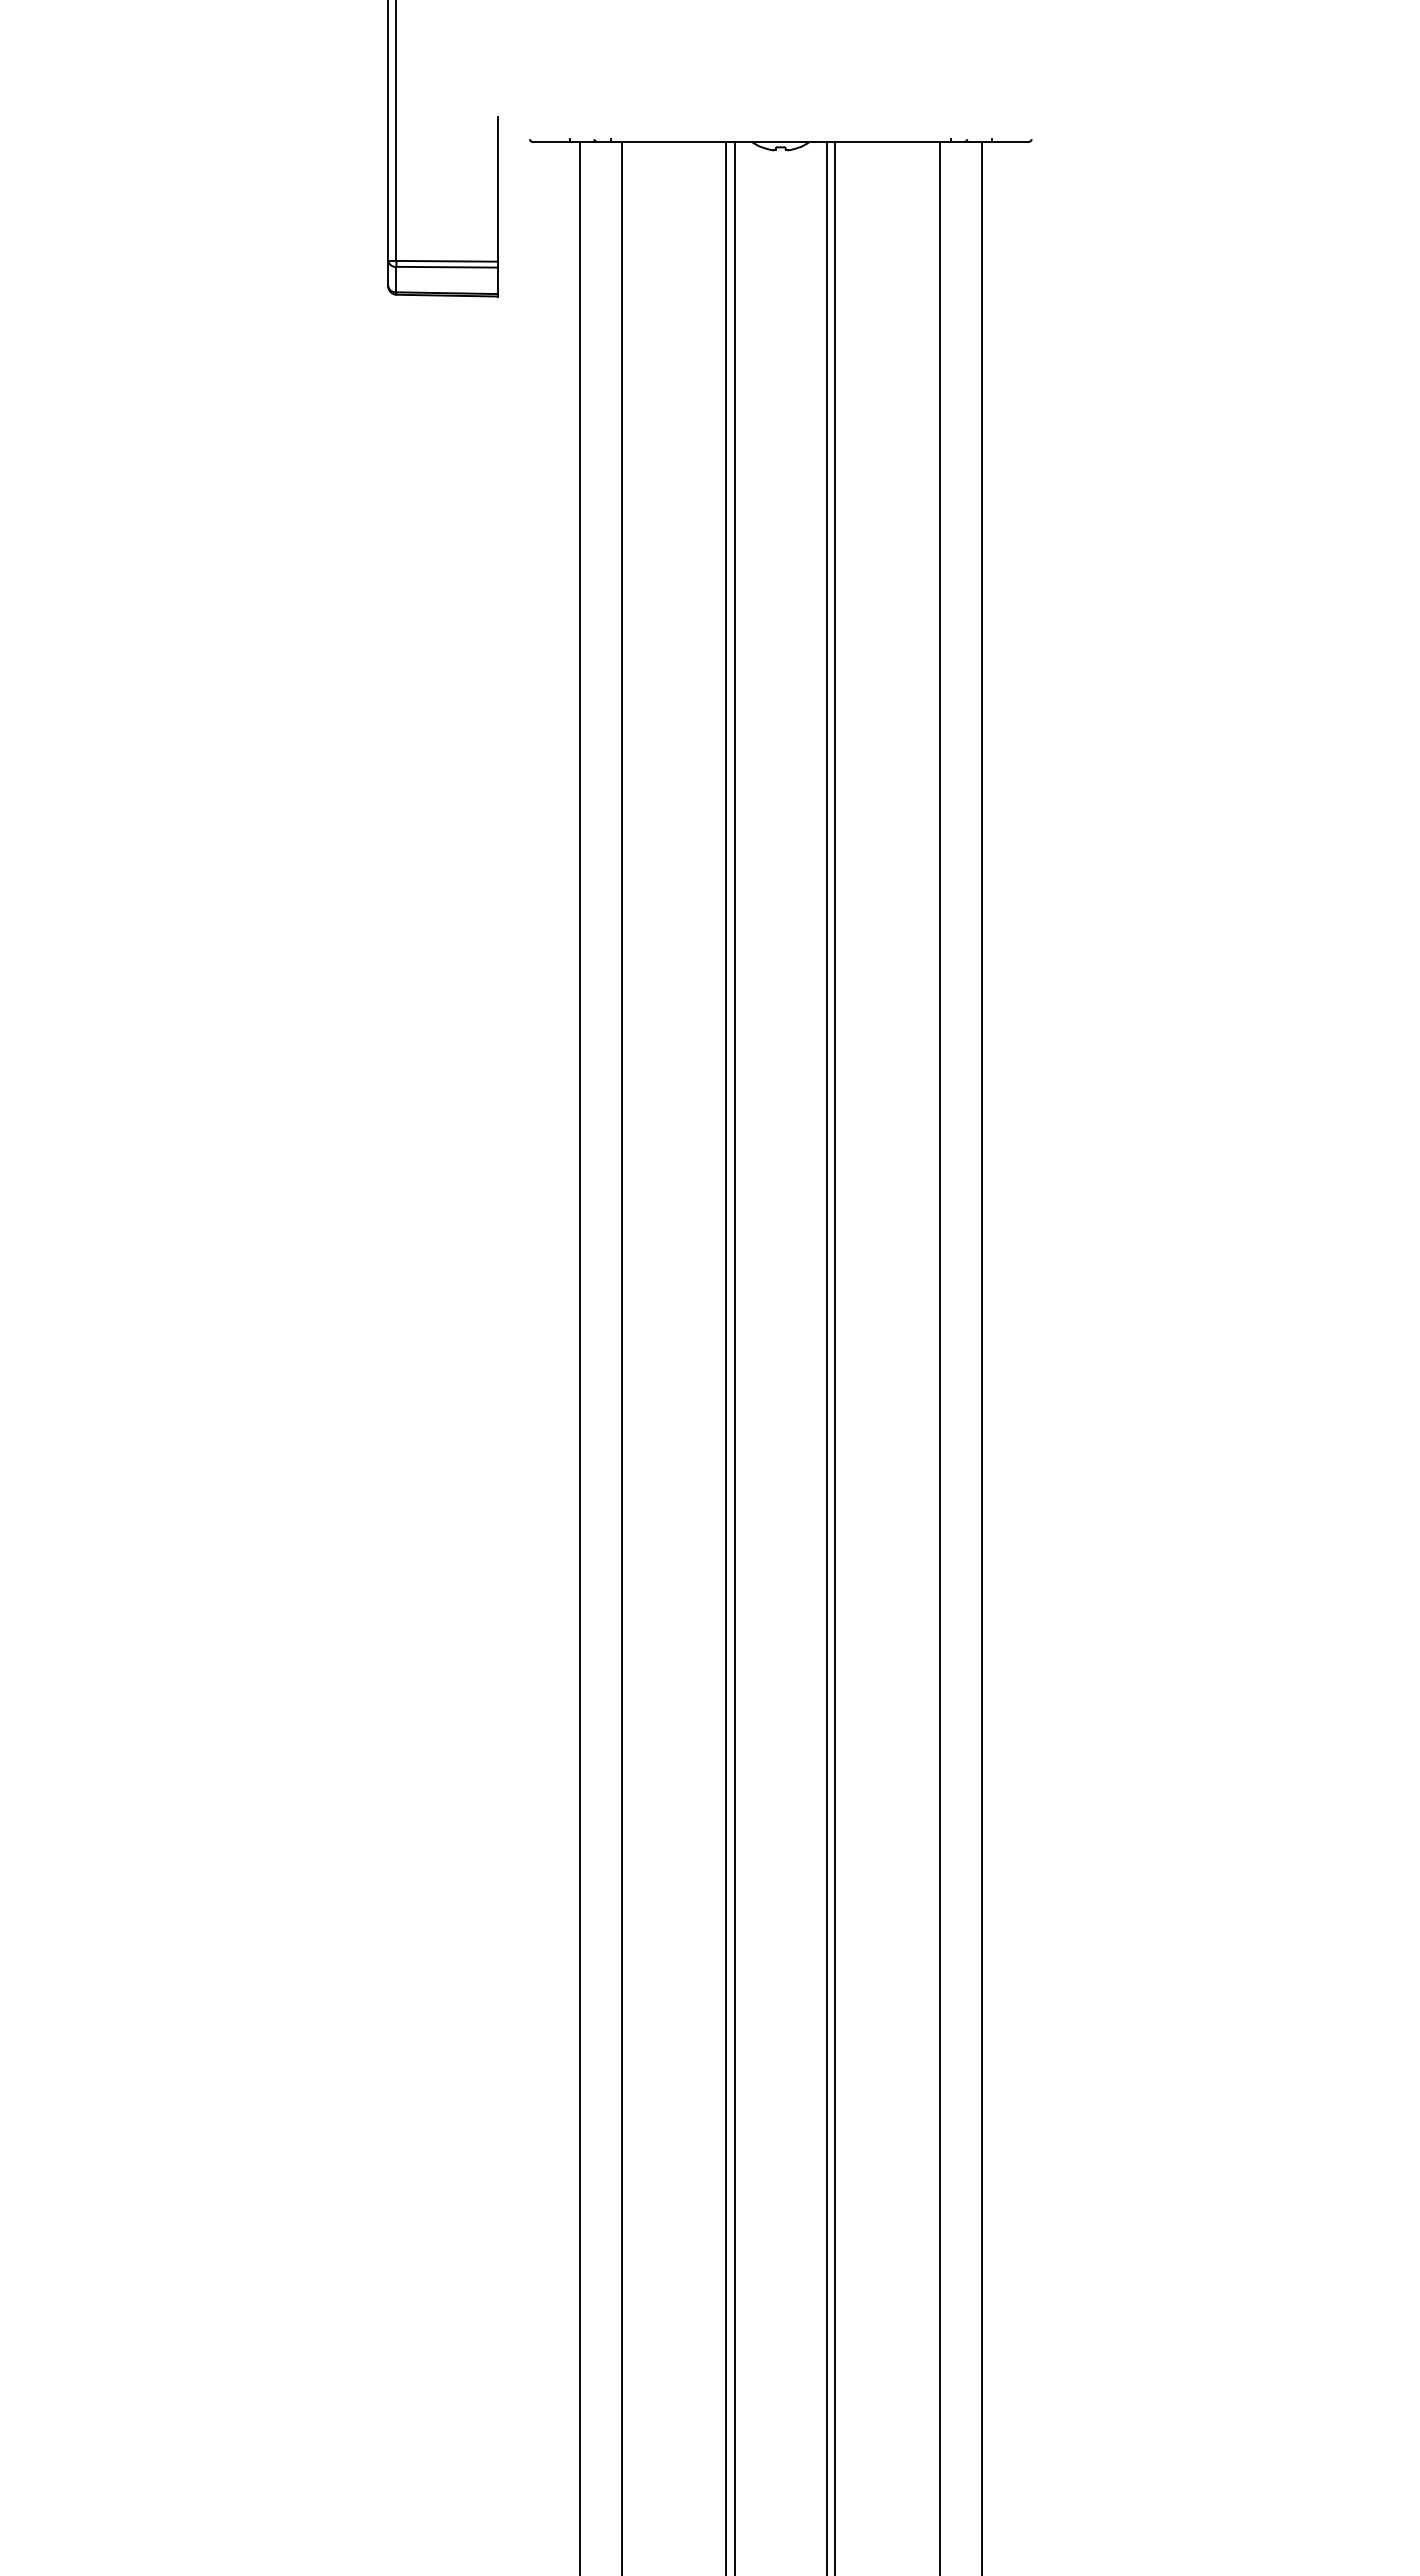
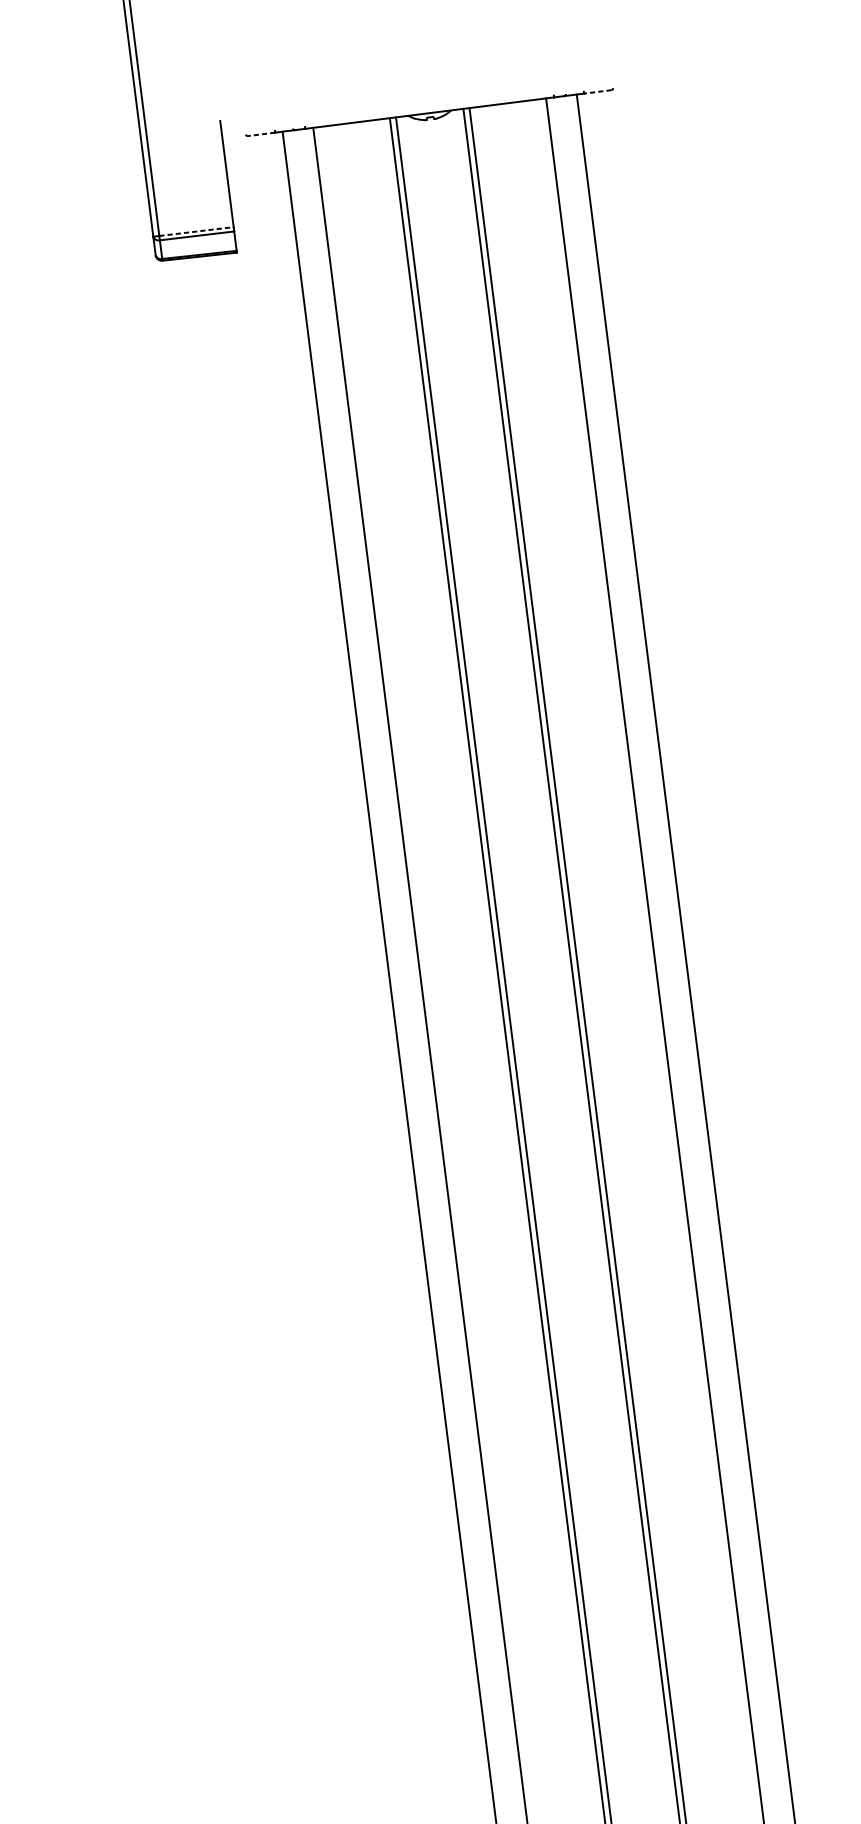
line: (551, 141) -> (261, 134), solid -> dashed
line: (1010, 141) -> (597, 91), solid -> dashed
line: (447, 261) -> (196, 231), solid -> dashed

